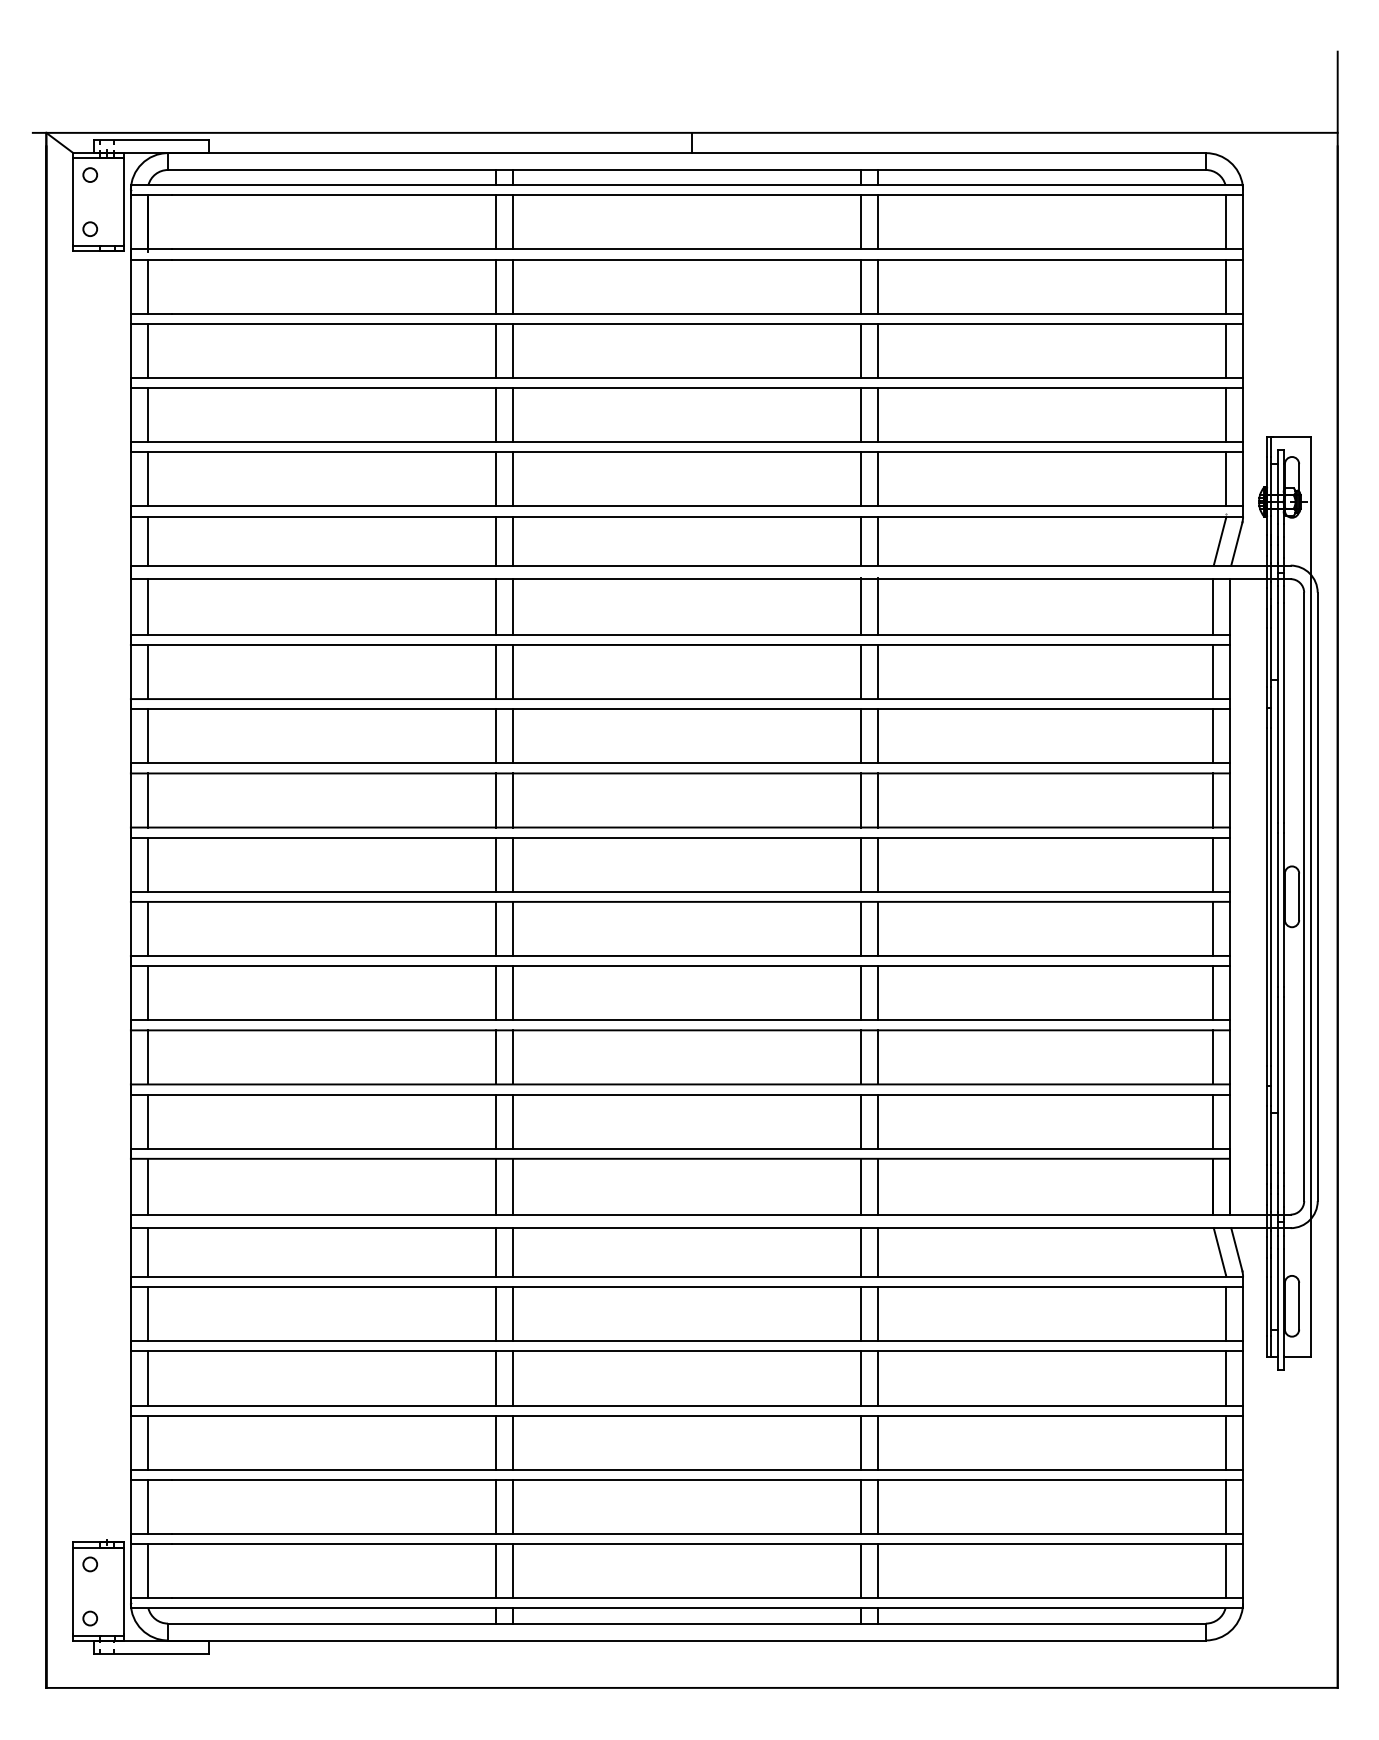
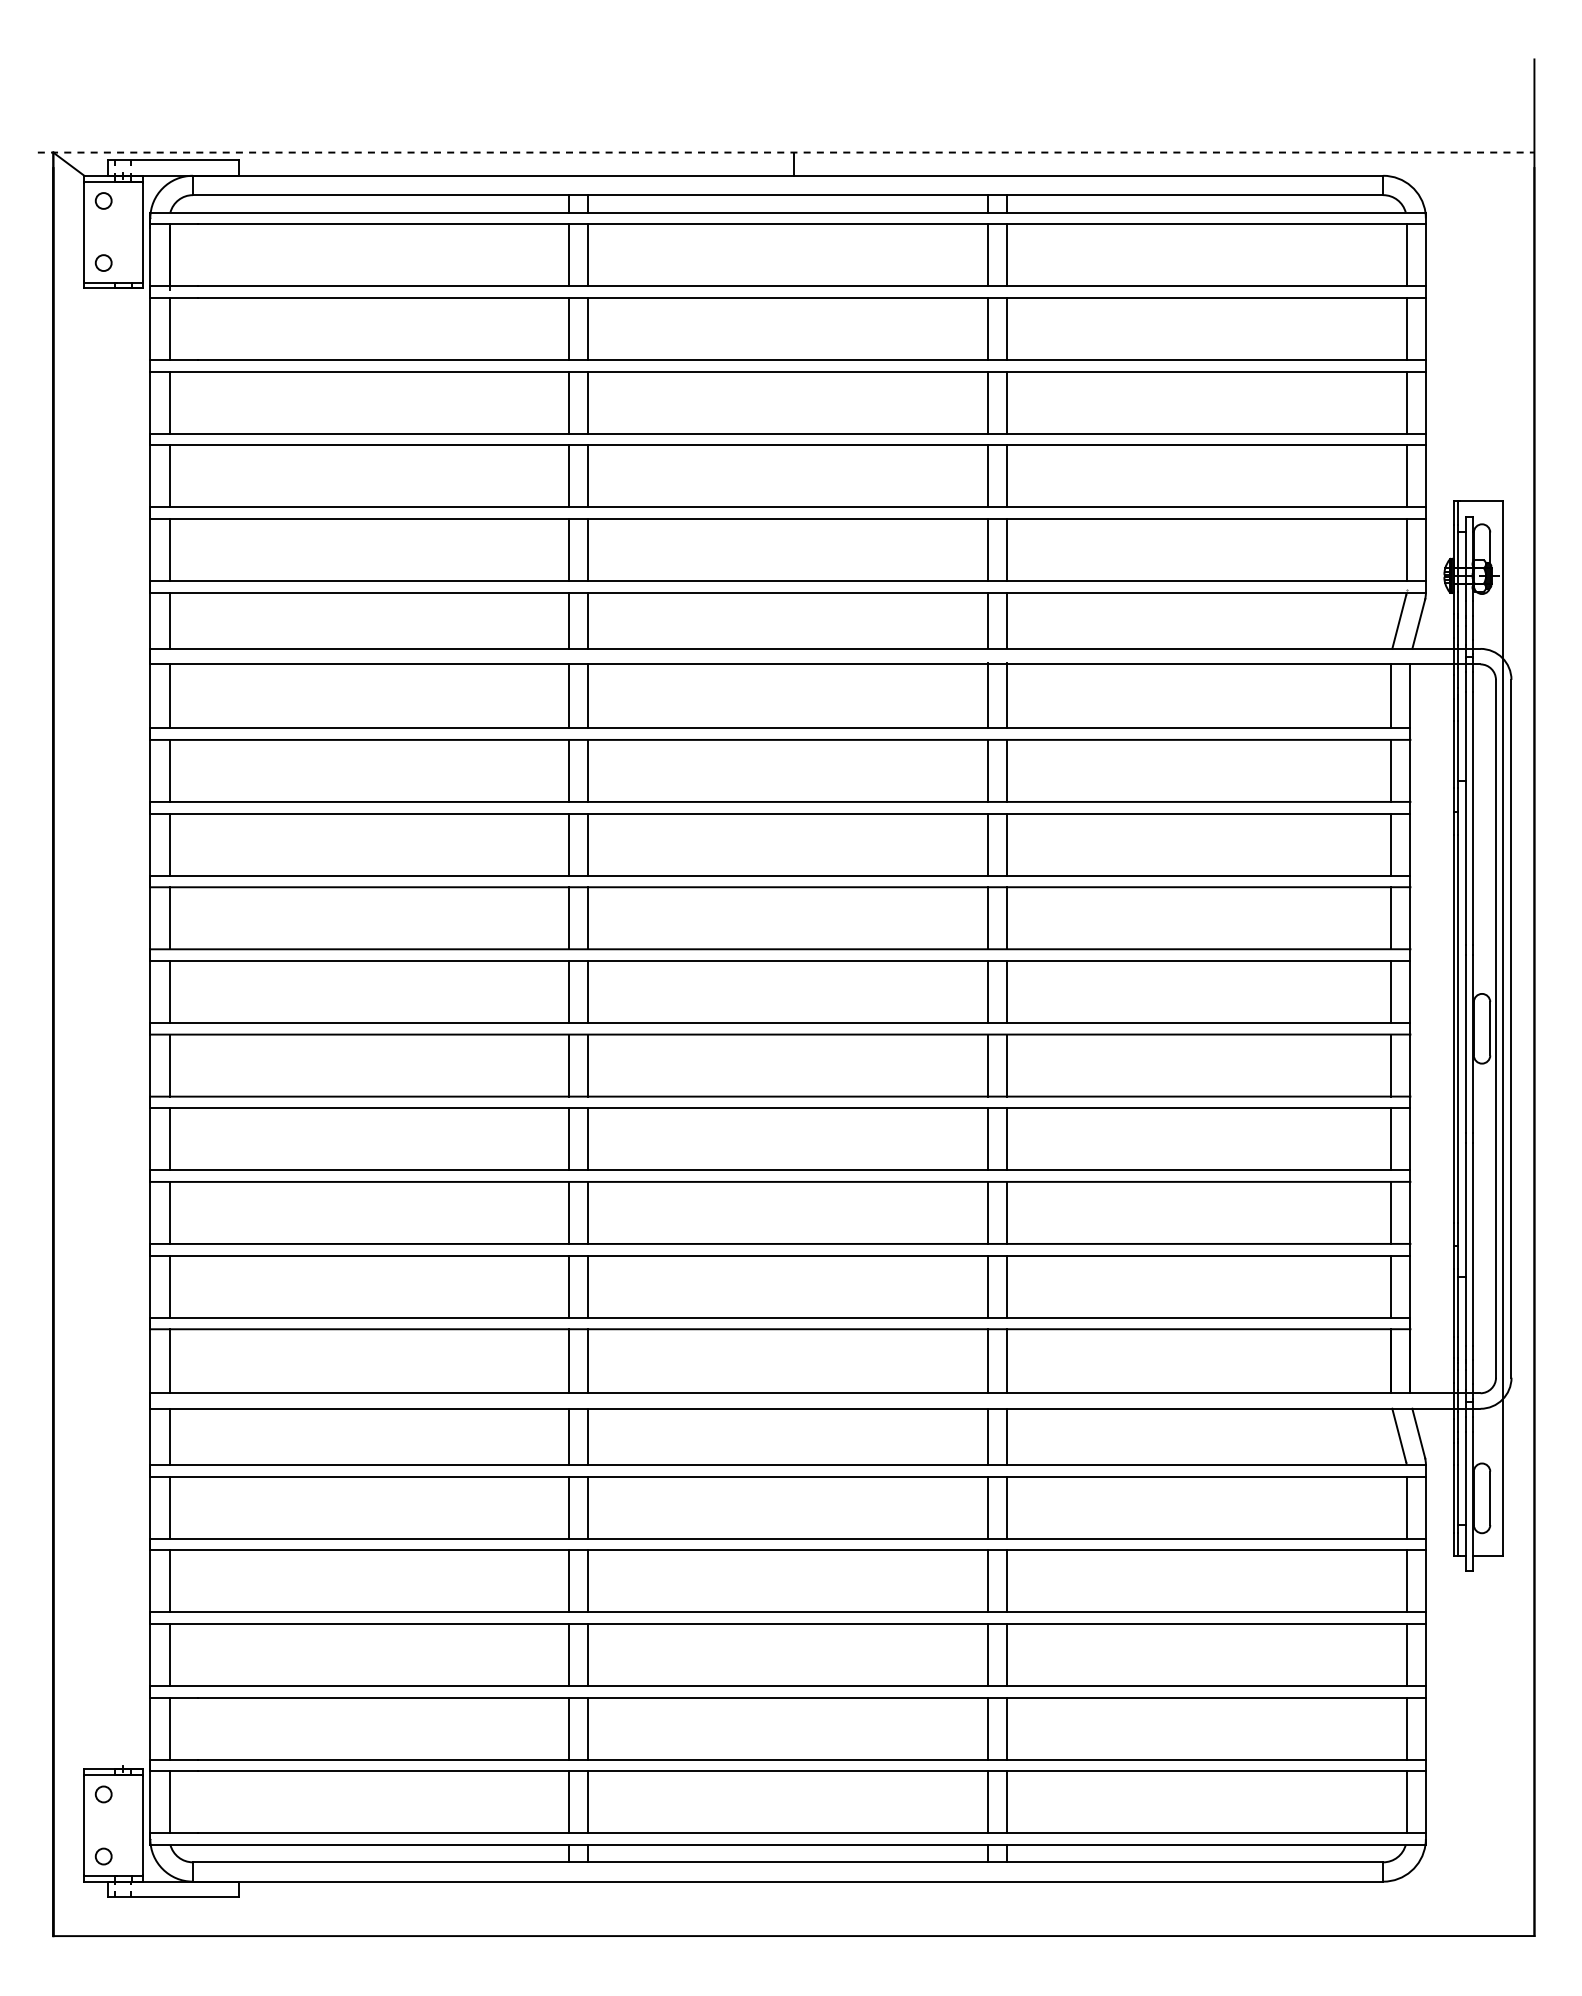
line: (685, 132) -> (786, 152), solid -> dashed

